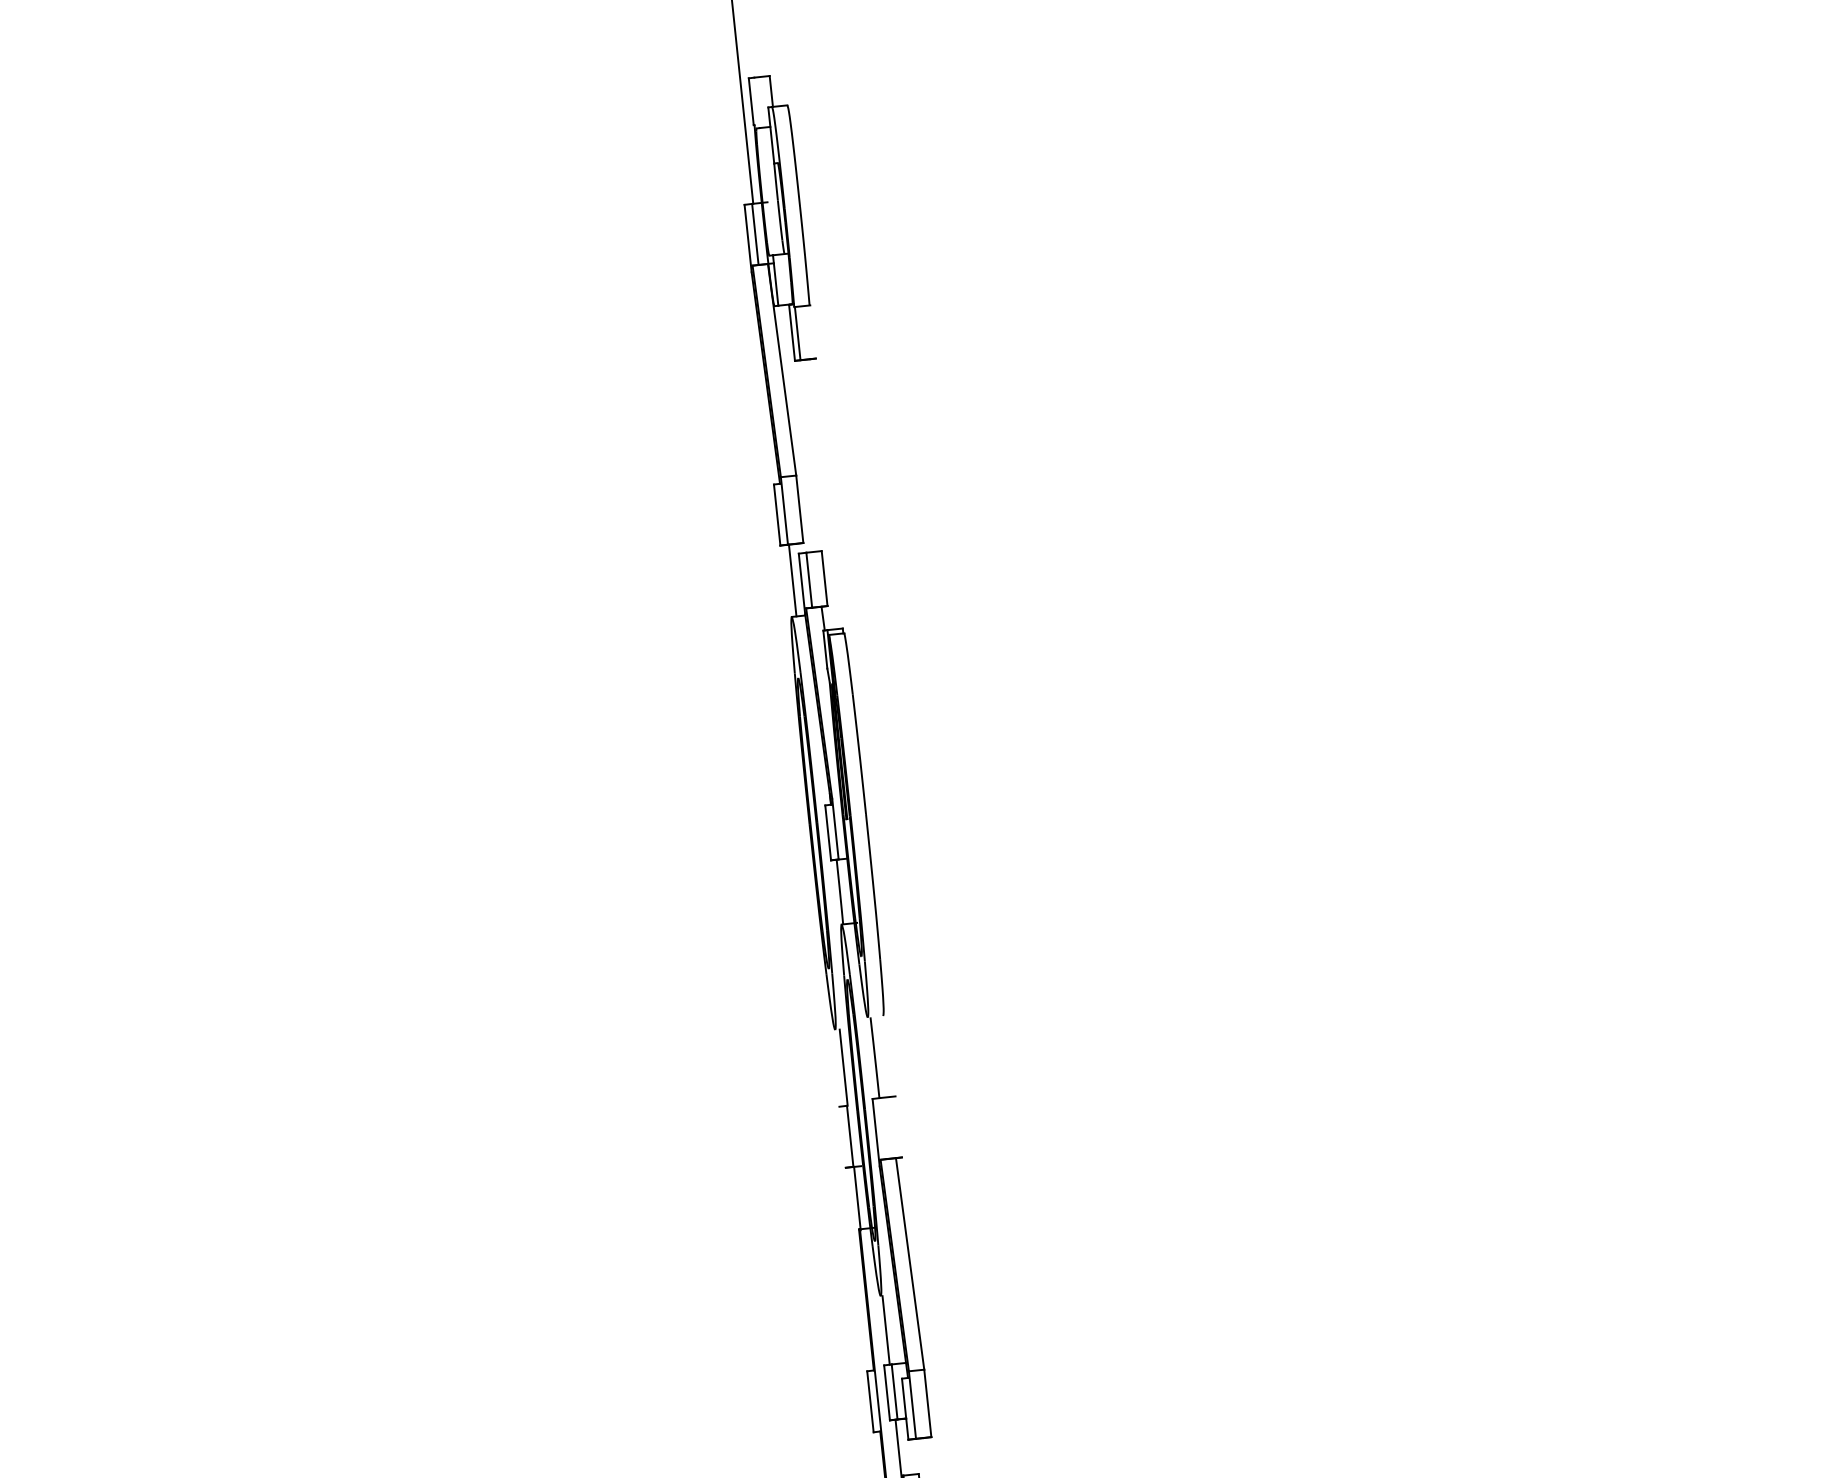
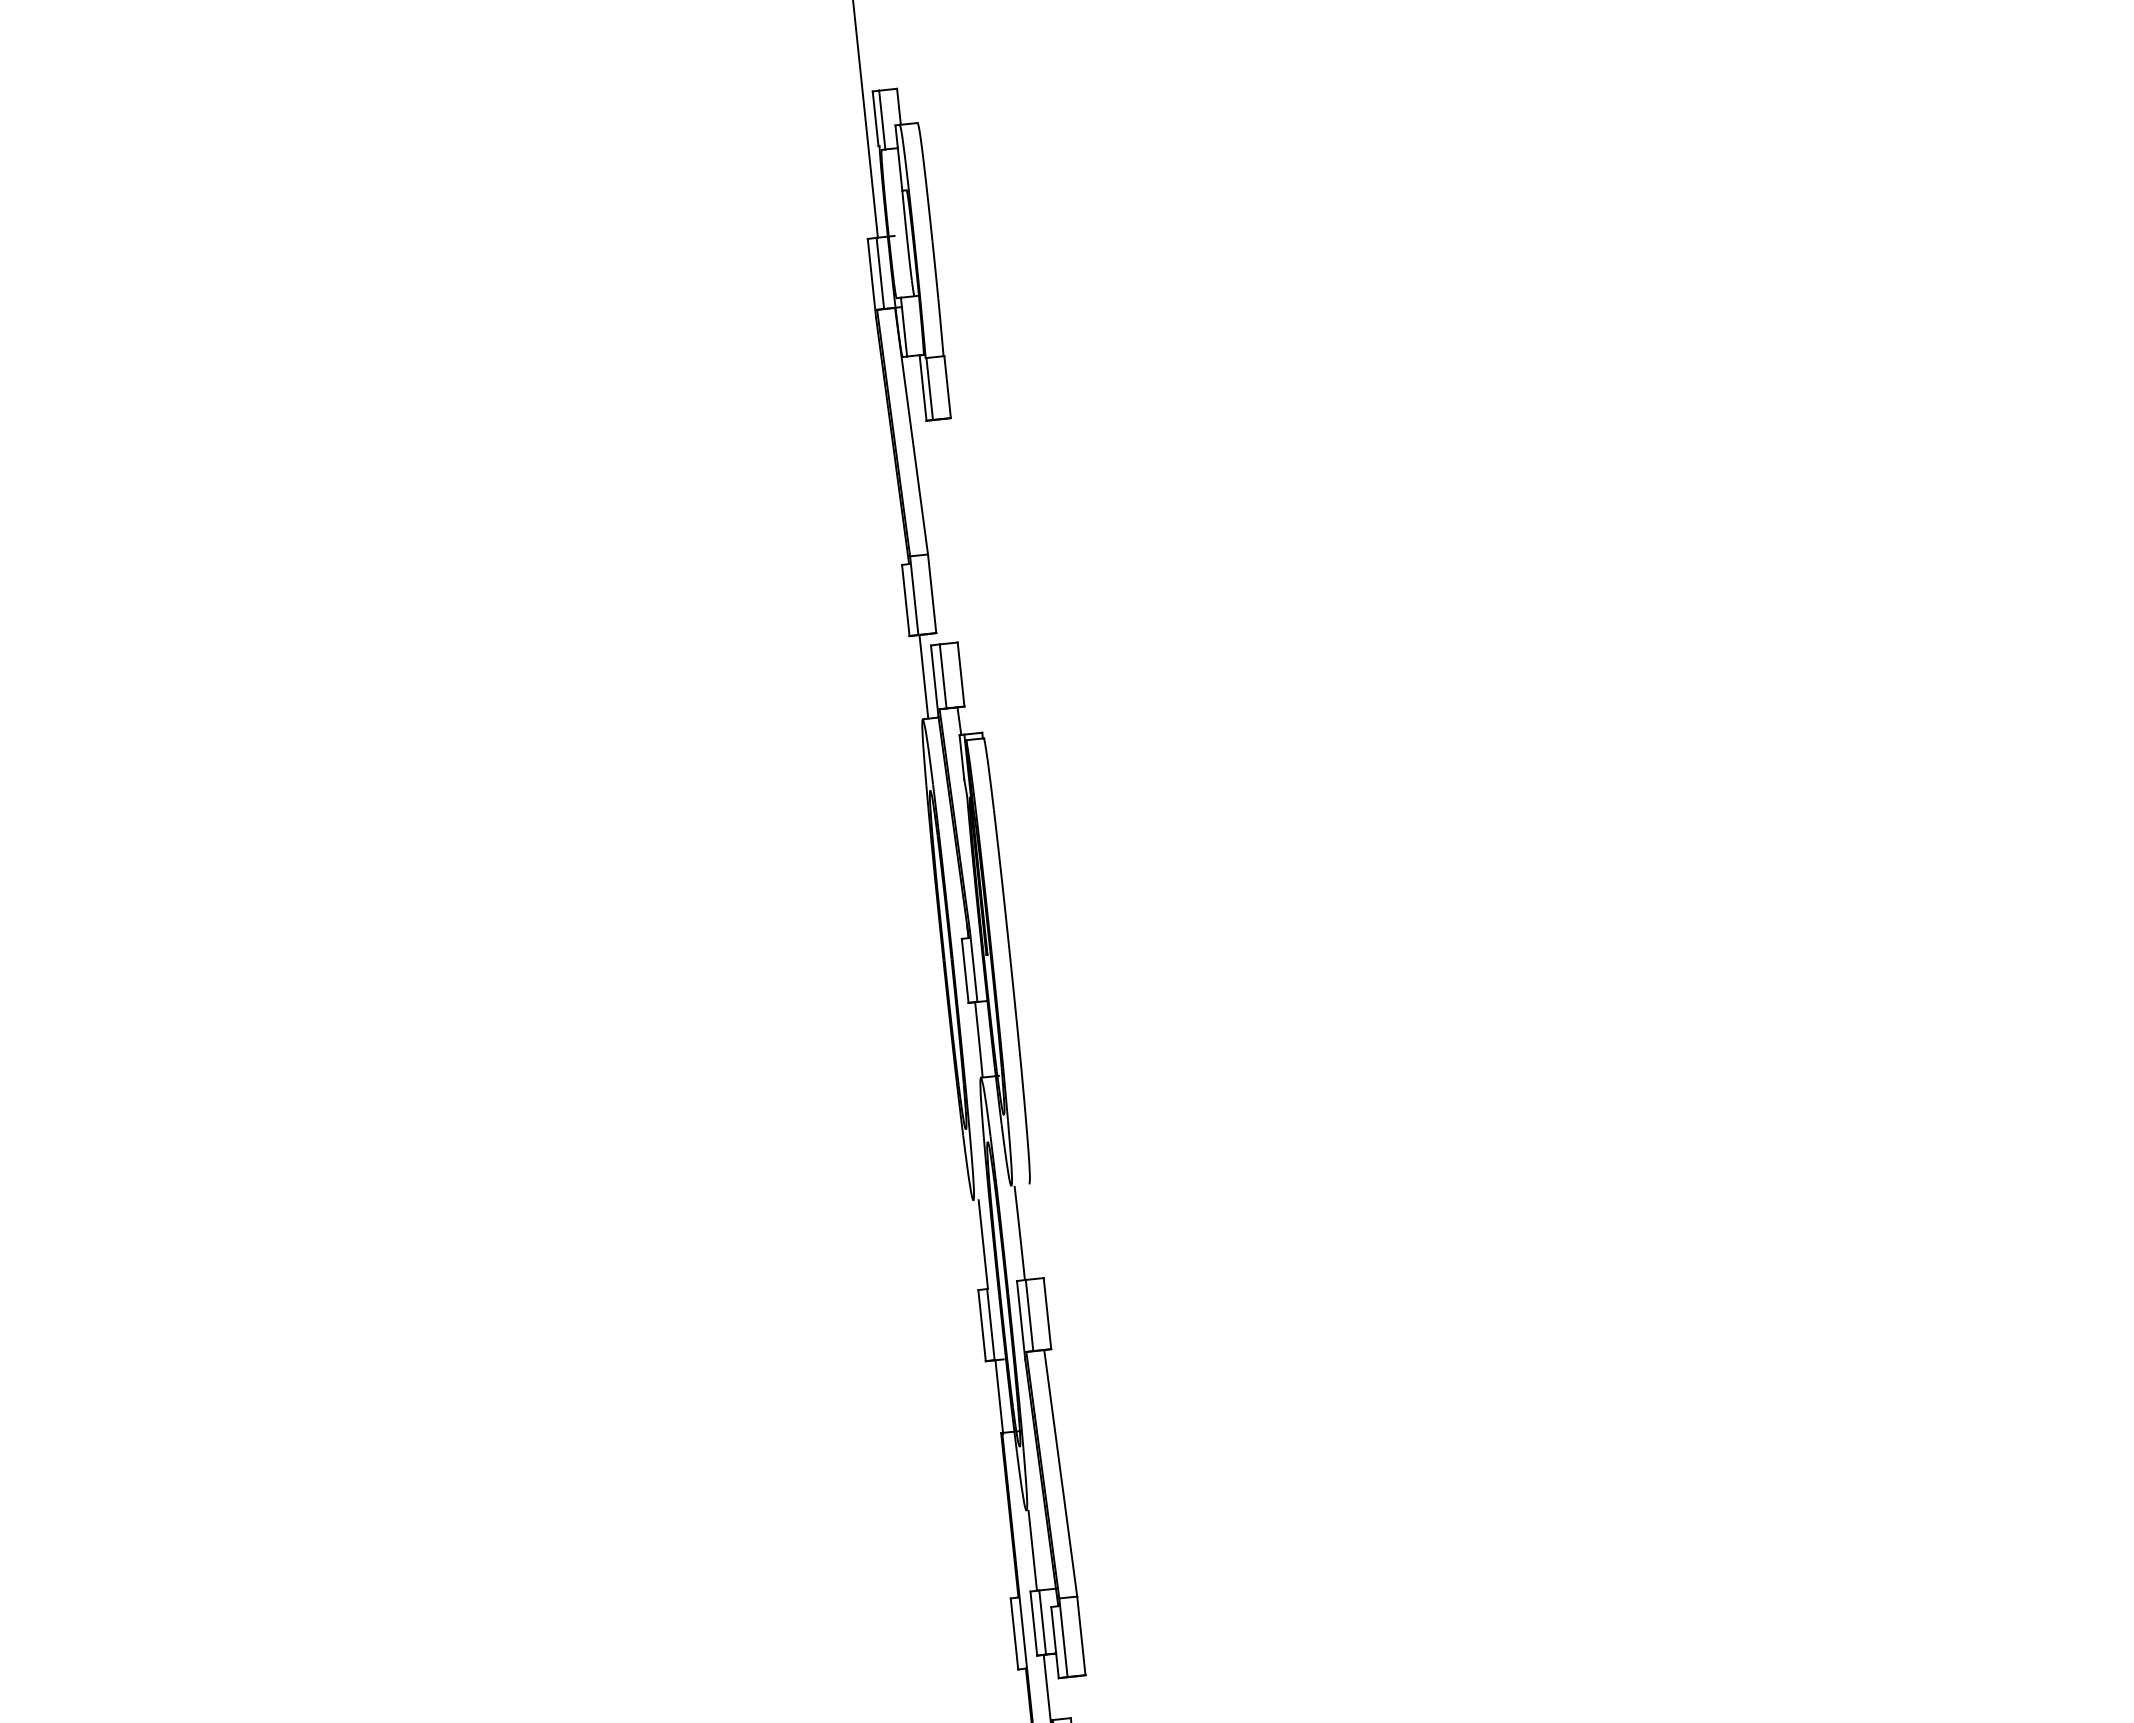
line: (757, 102) -> (882, 119), added
line: (812, 332) -> (947, 387), added
line: (898, 1126) -> (1047, 1313), added
line: (883, 1128) -> (1029, 1315), added
line: (842, 1137) -> (981, 1325), added

